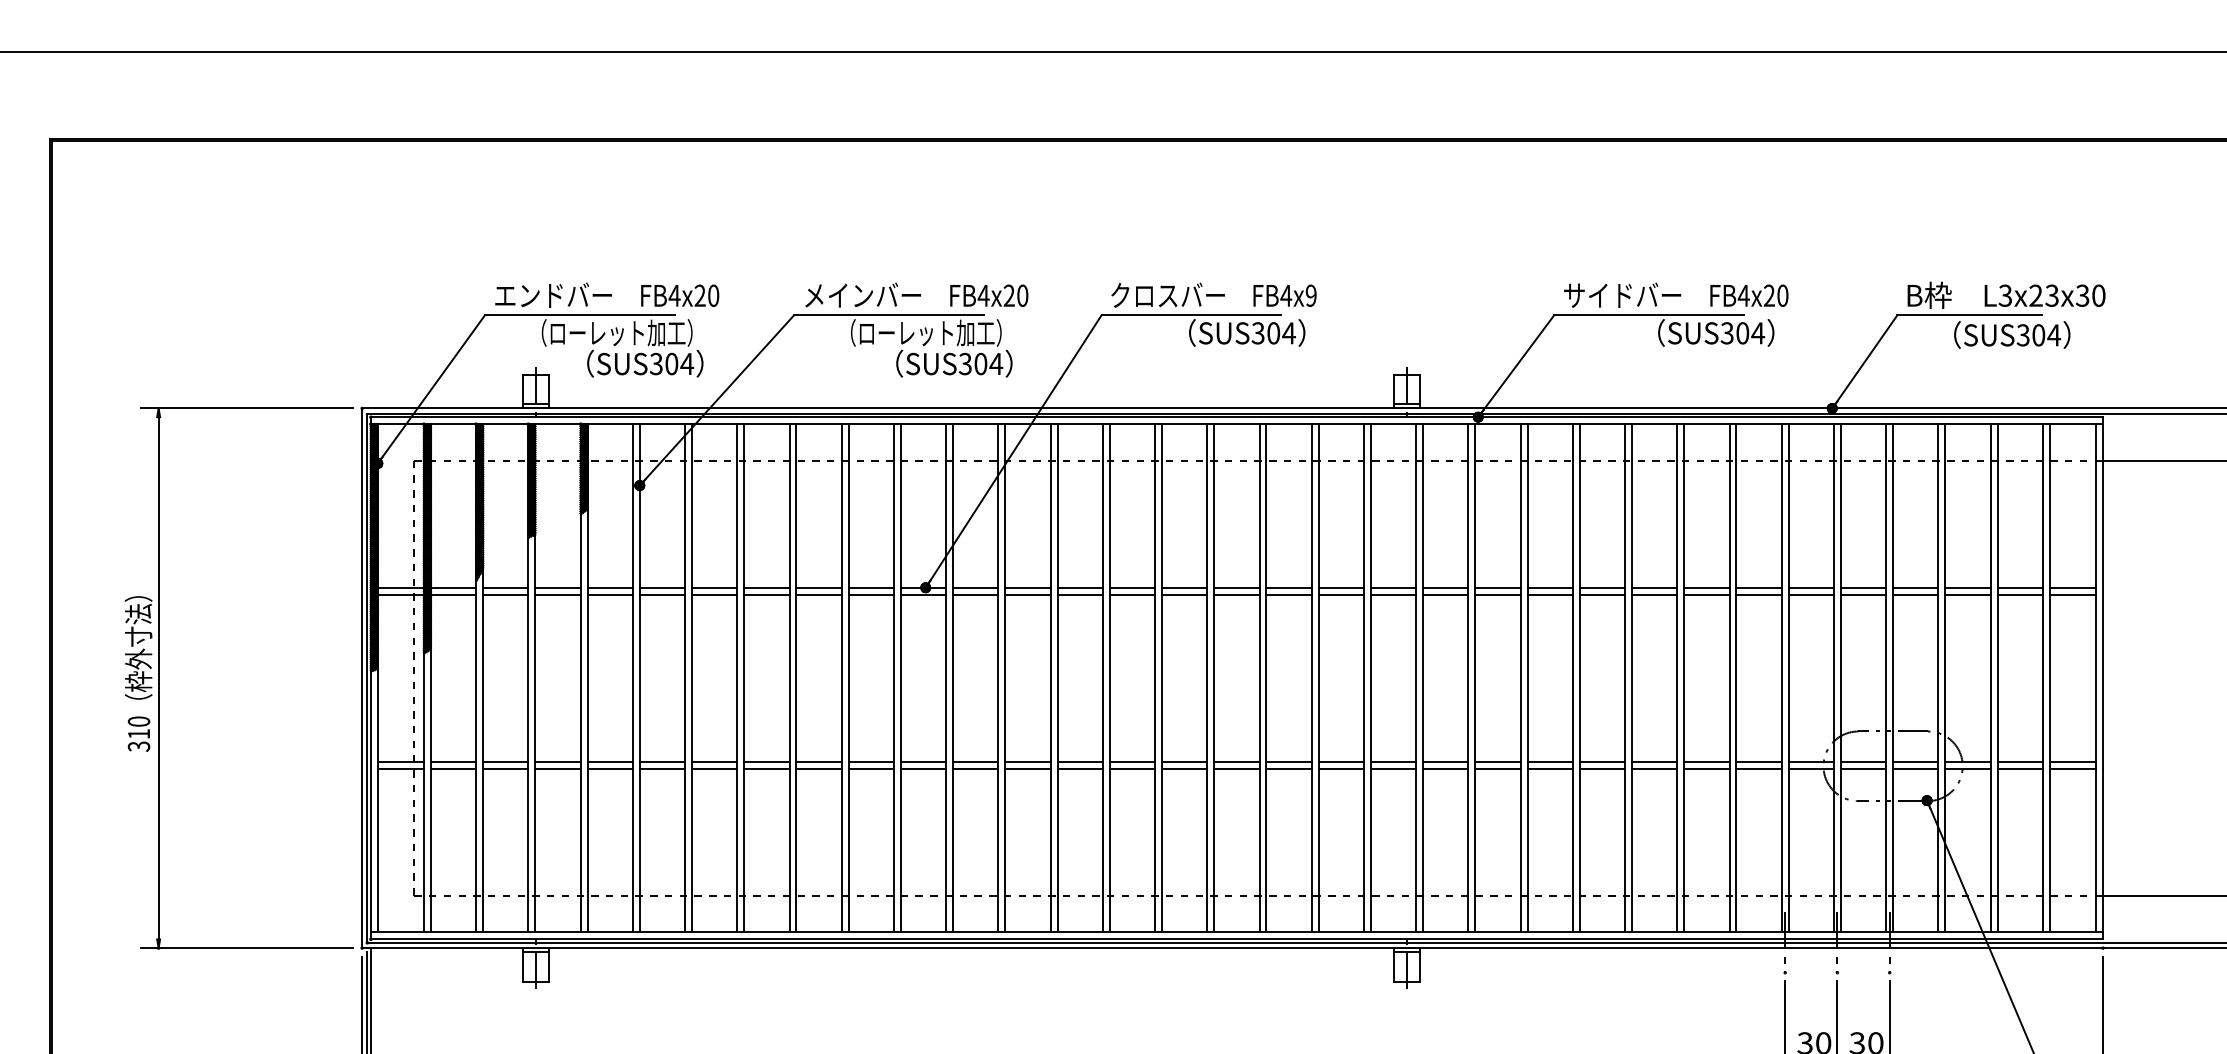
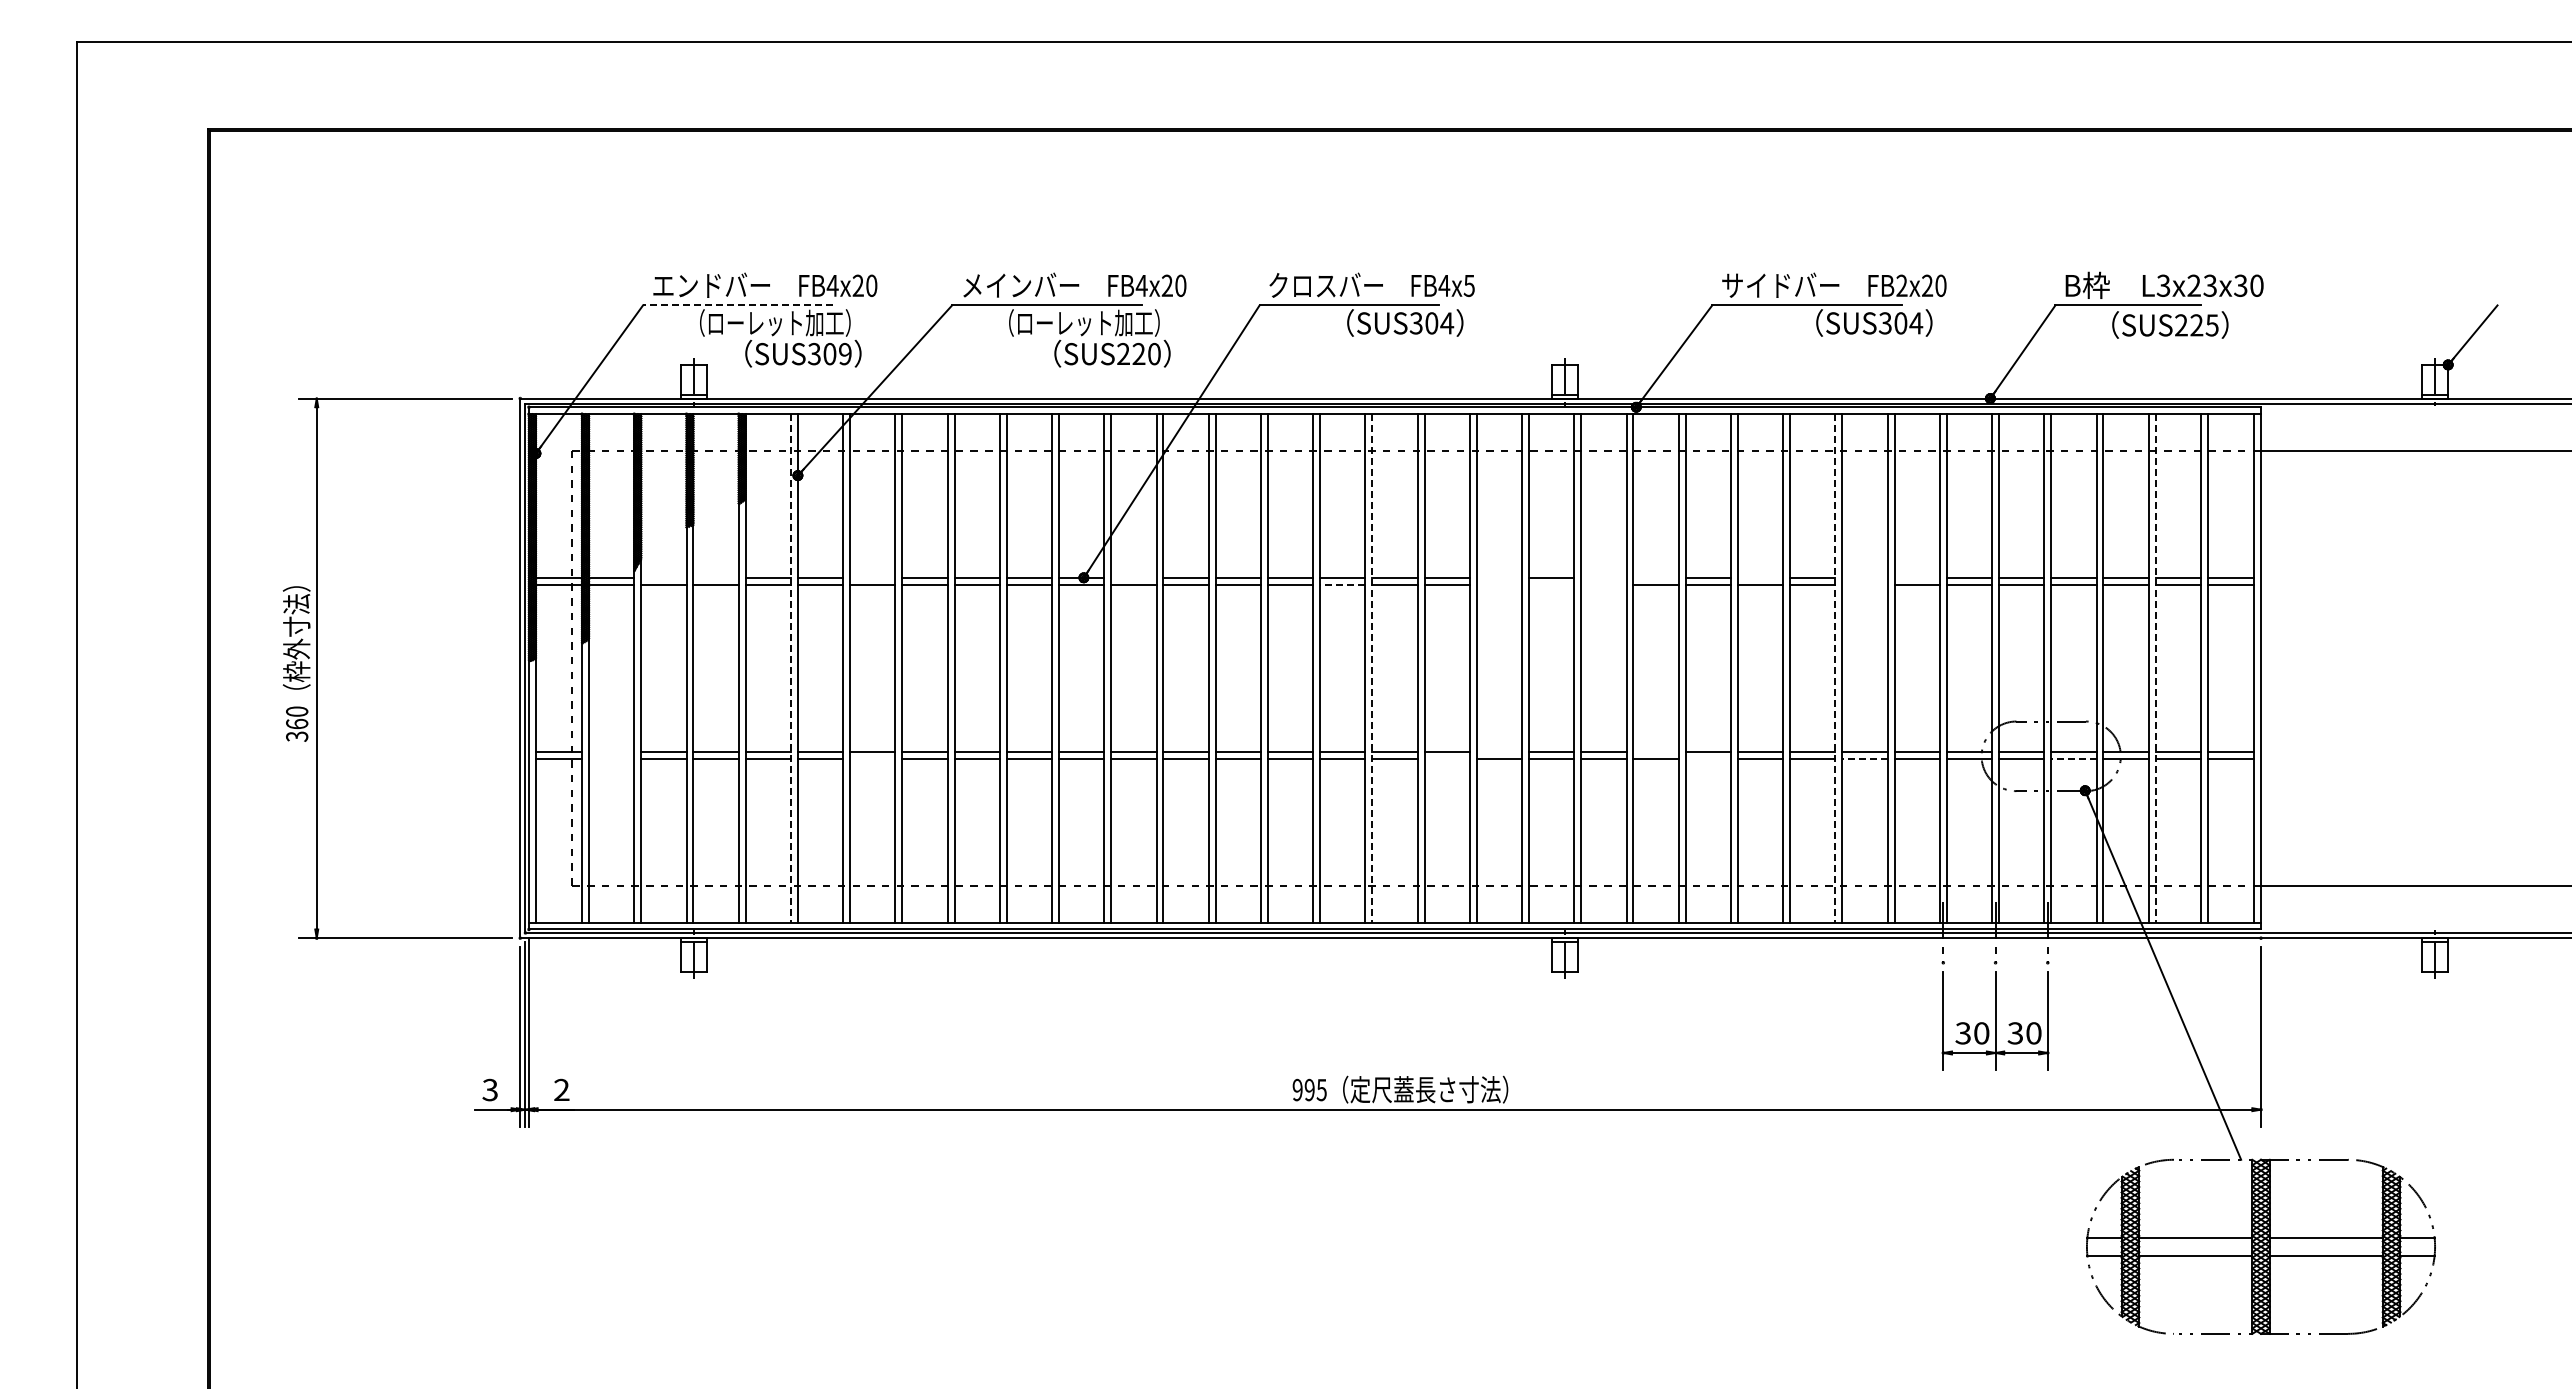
text: (1310, 295) -> (1468, 285), FB4x9 -> FB4x5
text: (1743, 295) -> (1901, 285), FB4x20 -> FB2x20
line: (579, 315) -> (737, 305), solid -> dashed
text: (2038, 335) -> (2196, 325), SUS304 -> SUS225
text: (687, 363) -> (845, 353), SUS304 -> SUS309
text: (981, 363) -> (1139, 353), SUS304 -> SUS220
line: (505, 587) -> (663, 577), removed
line: (557, 587) -> (715, 577), removed
line: (714, 587) -> (872, 577), removed
line: (975, 587) -> (1133, 577), removed
line: (1341, 587) -> (1499, 577), removed
line: (1445, 587) -> (1603, 577), removed
line: (1497, 587) -> (1655, 577), removed
line: (1602, 587) -> (1760, 577), removed
line: (1706, 587) -> (1864, 577), removed
line: (1758, 587) -> (1916, 577), removed
line: (1184, 594) -> (1342, 584), solid -> dashed
line: (1341, 594) -> (1499, 584), removed
line: (1393, 594) -> (1551, 584), removed
line: (1445, 594) -> (1603, 584), removed
line: (1706, 594) -> (1864, 584), removed
line: (632, 678) -> (790, 668), solid -> dashed
line: (1214, 678) -> (1372, 668), solid -> dashed
line: (1677, 678) -> (1835, 668), solid -> dashed
line: (1997, 678) -> (2155, 668), solid -> dashed
text: (139, 733) -> (297, 723), 310 -> 360
line: (453, 761) -> (611, 751), removed
line: (1341, 761) -> (1499, 751), removed
line: (1497, 761) -> (1655, 751), removed
line: (453, 768) -> (611, 758), removed
line: (714, 768) -> (872, 758), removed
line: (1288, 768) -> (1446, 758), removed
line: (1549, 768) -> (1707, 758), removed
line: (1707, 768) -> (1865, 758), solid -> dashed
line: (1915, 768) -> (2073, 758), solid -> dashed

